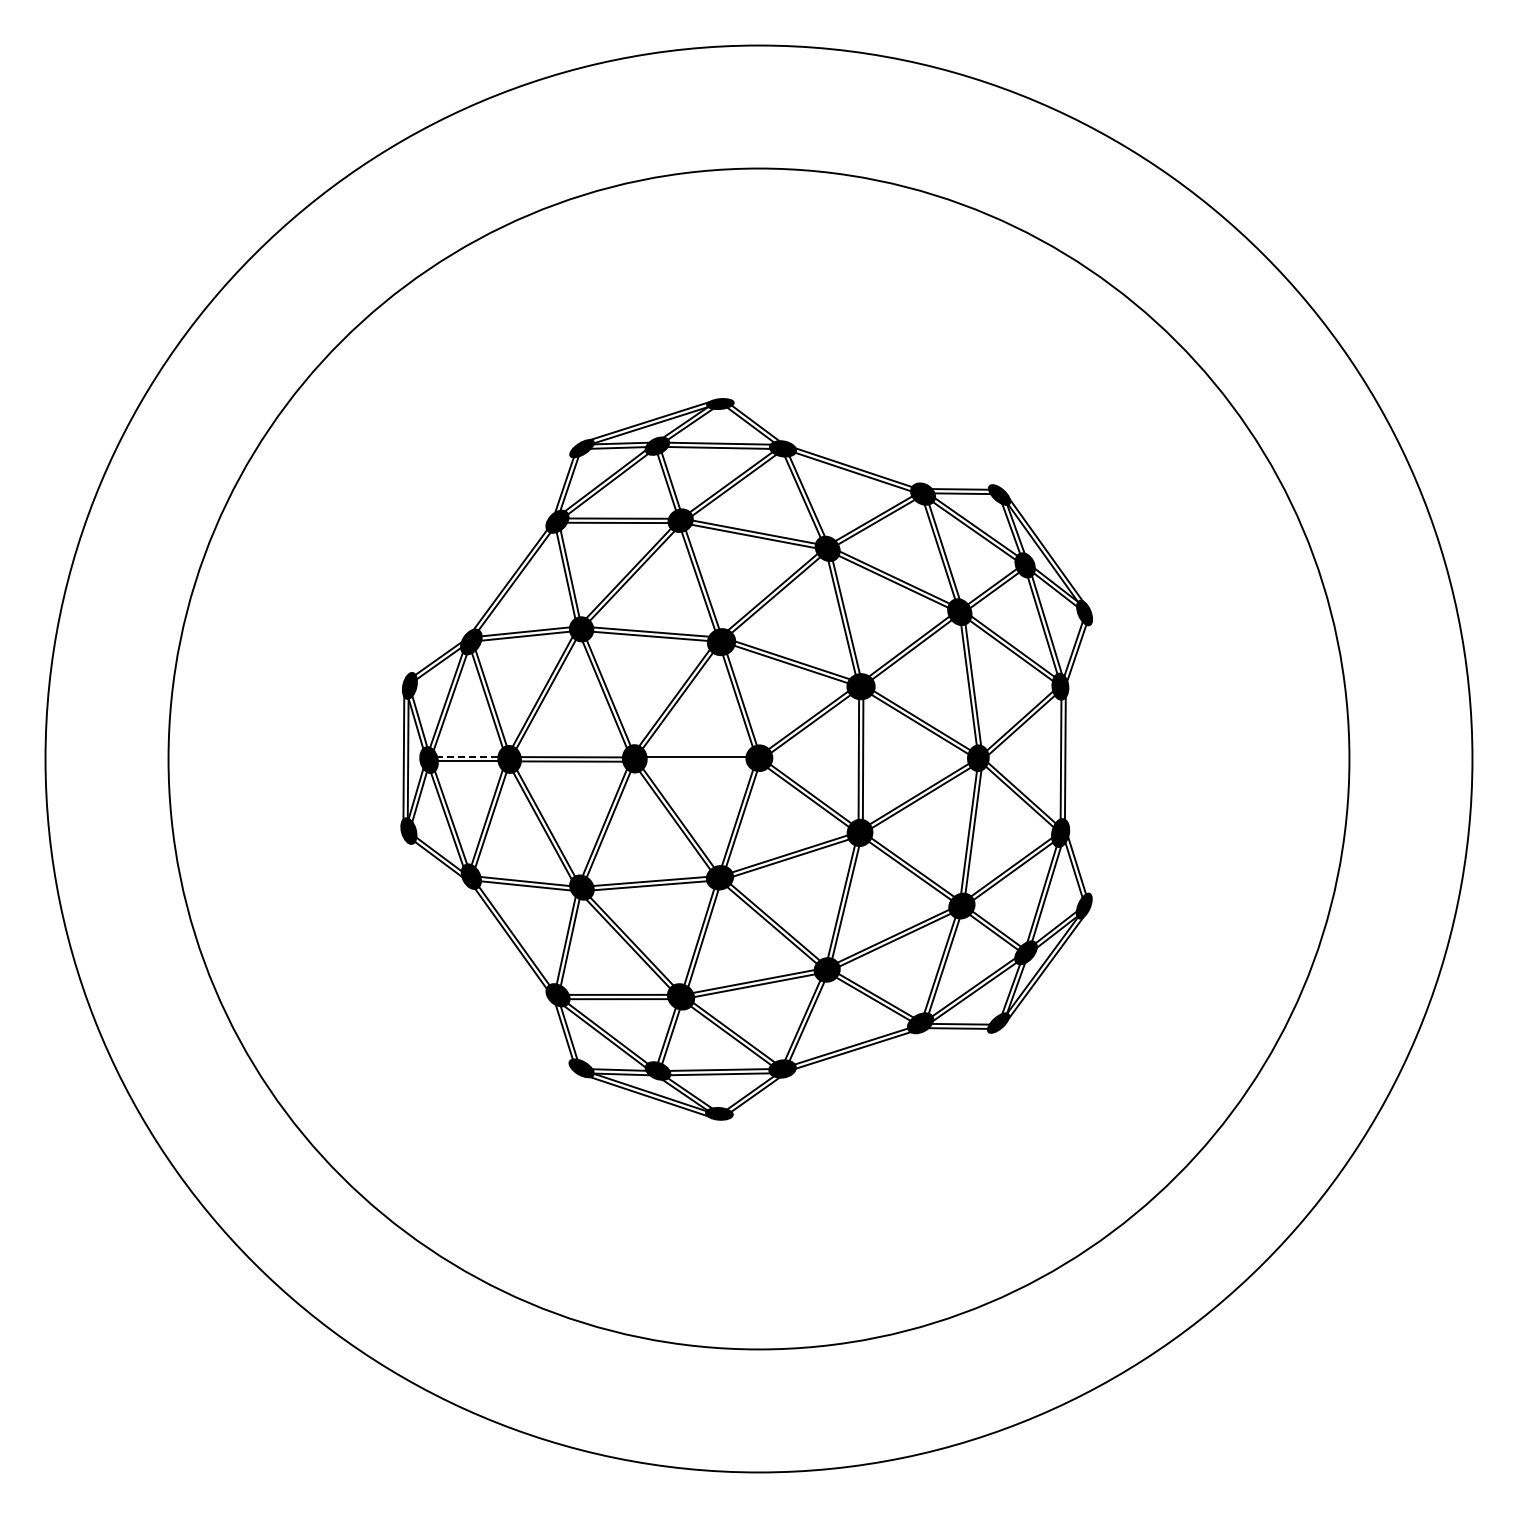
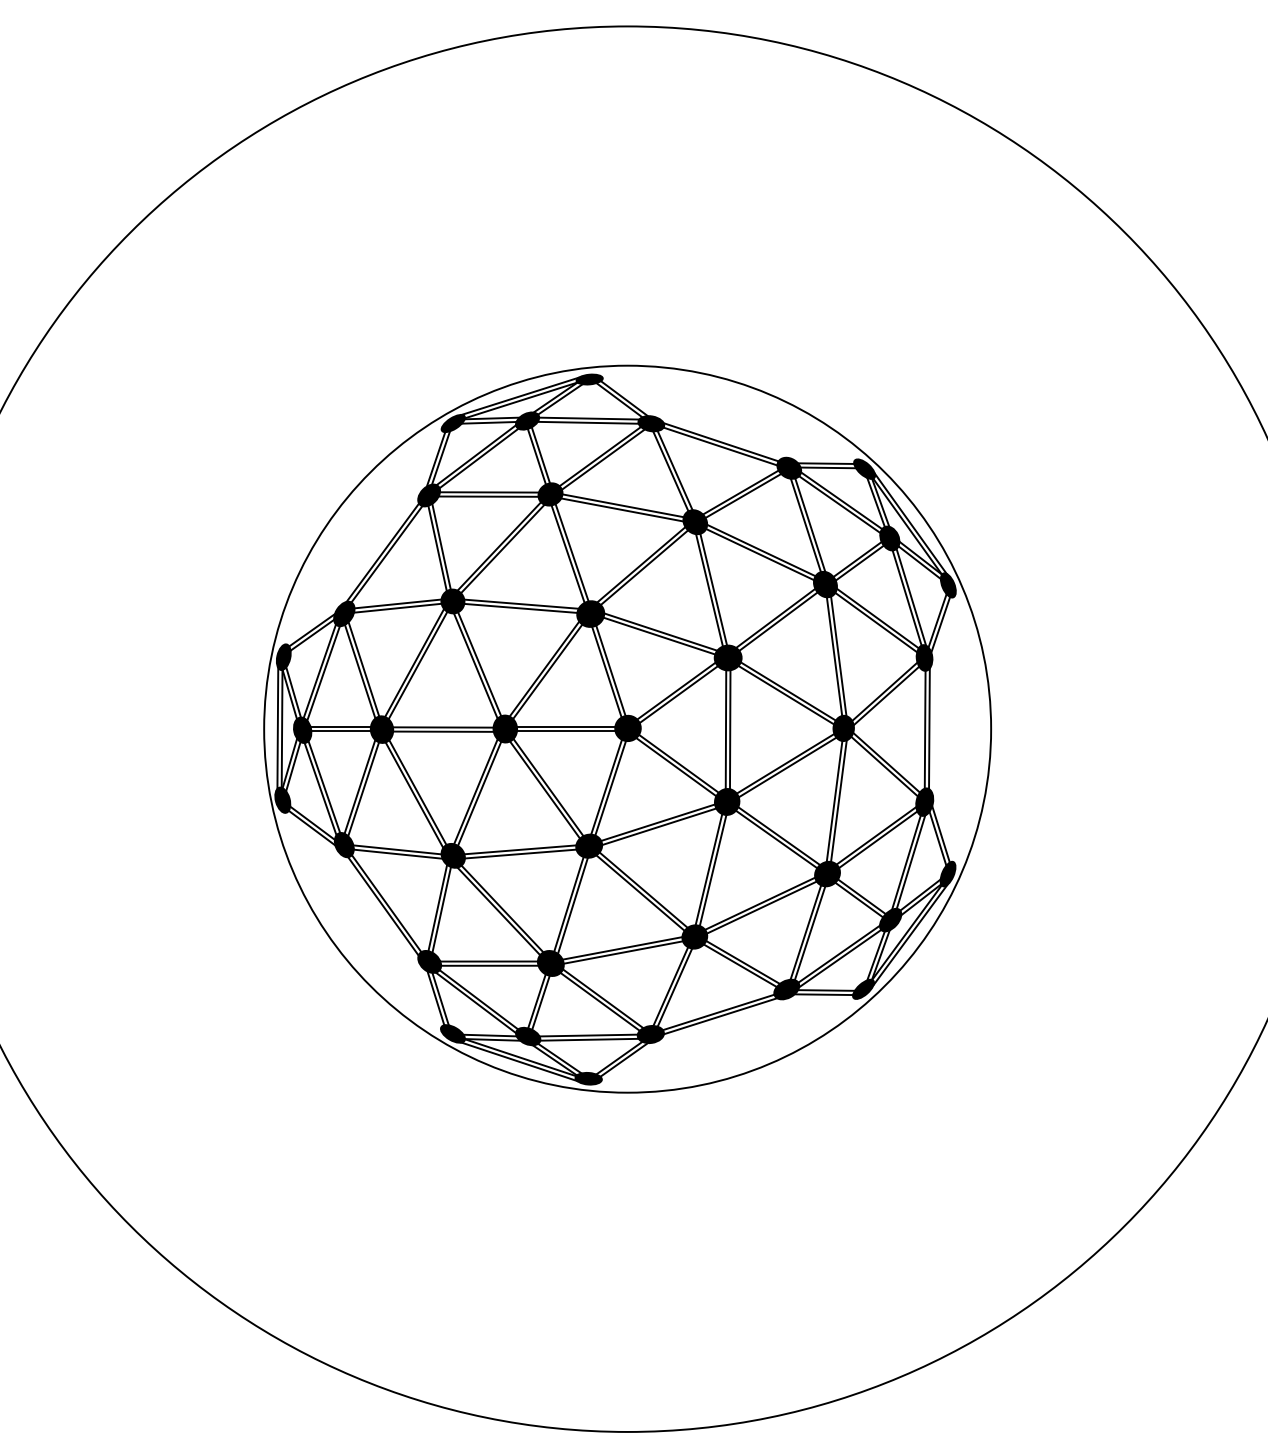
line: (467, 756) -> (340, 726), dashed -> solid
circle: (758, 758) -> (627, 728), size x0.62
line: (696, 761) -> (566, 731), added

